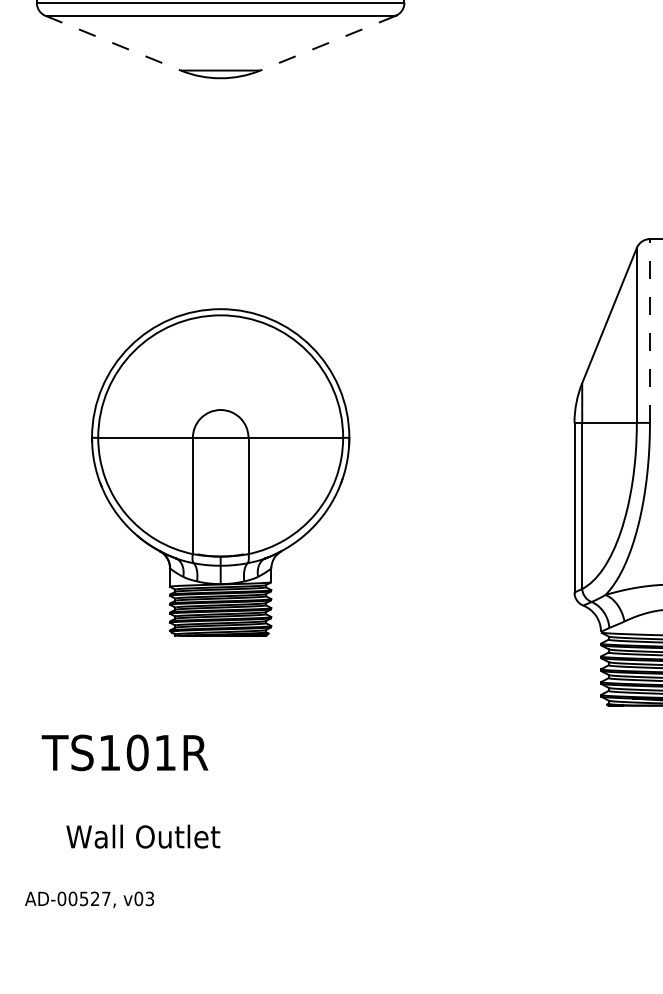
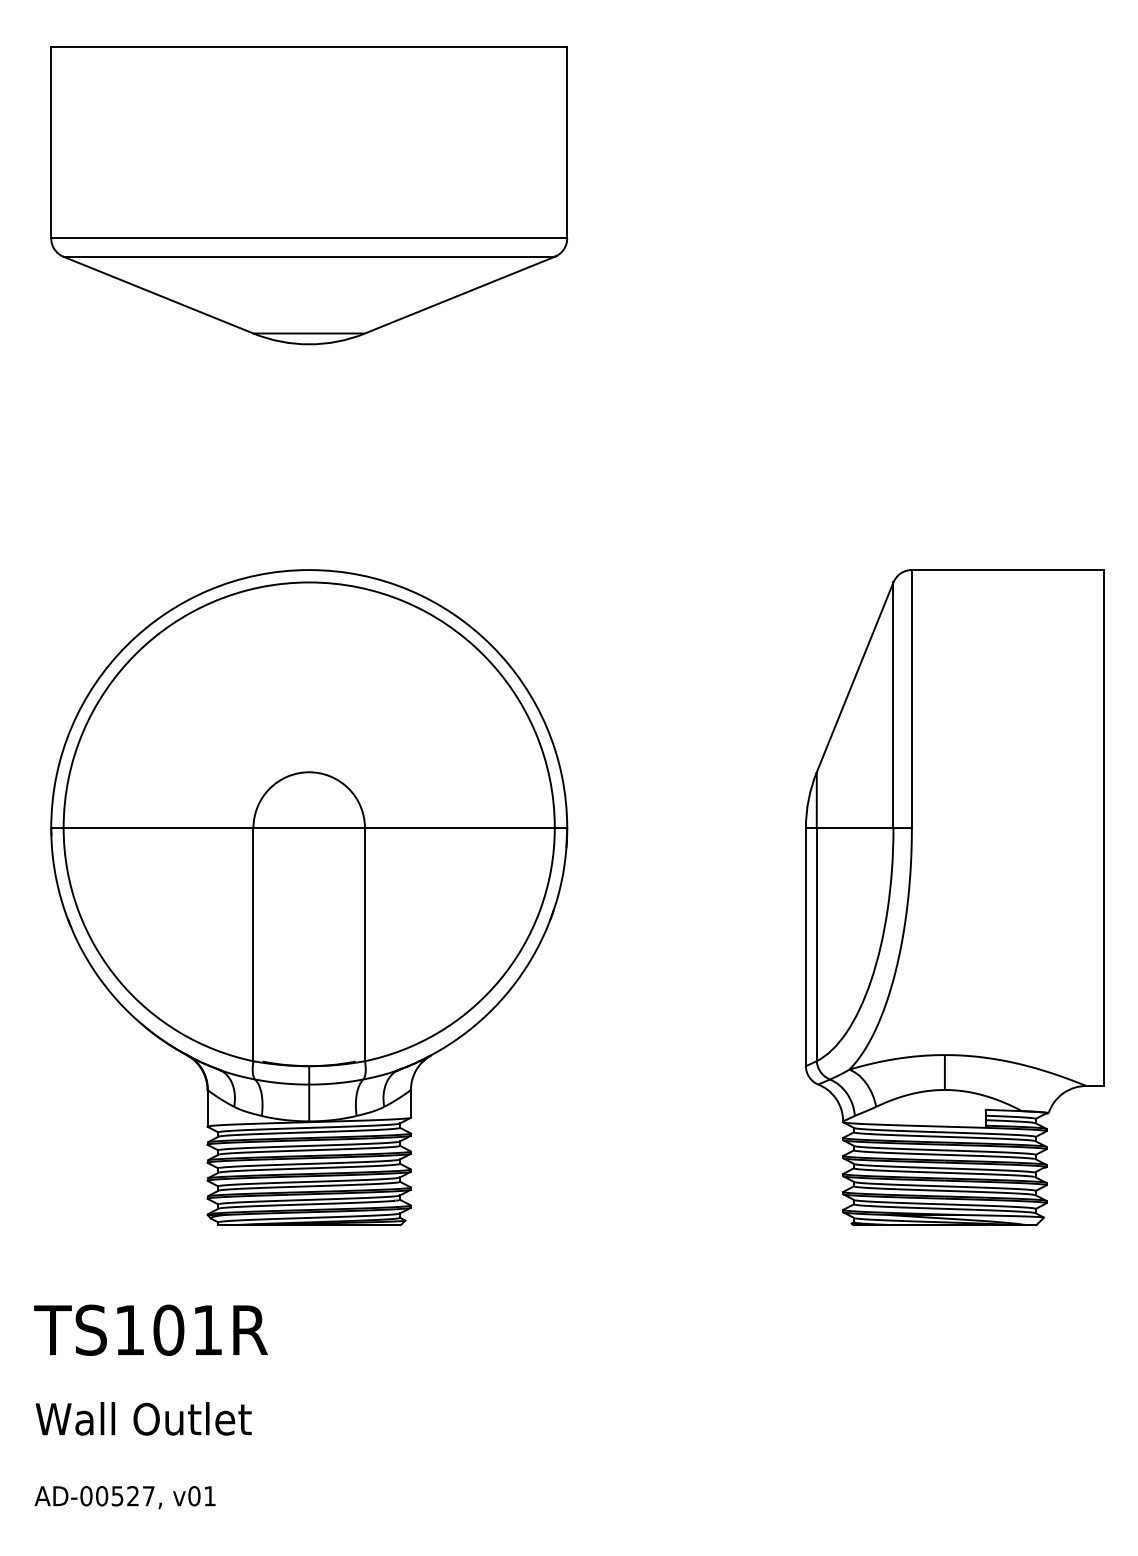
line: (113, 43) -> (159, 295), dashed -> solid
line: (327, 43) -> (459, 295), dashed -> solid
line: (649, 330) -> (911, 698), dashed -> solid
part: (220, 472) -> (309, 897), size x1.43
text: (124, 752) -> (150, 1329), moved
text: (143, 836) -> (143, 1418), moved
text: (149, 899) -> (209, 1496), v03 -> v01

